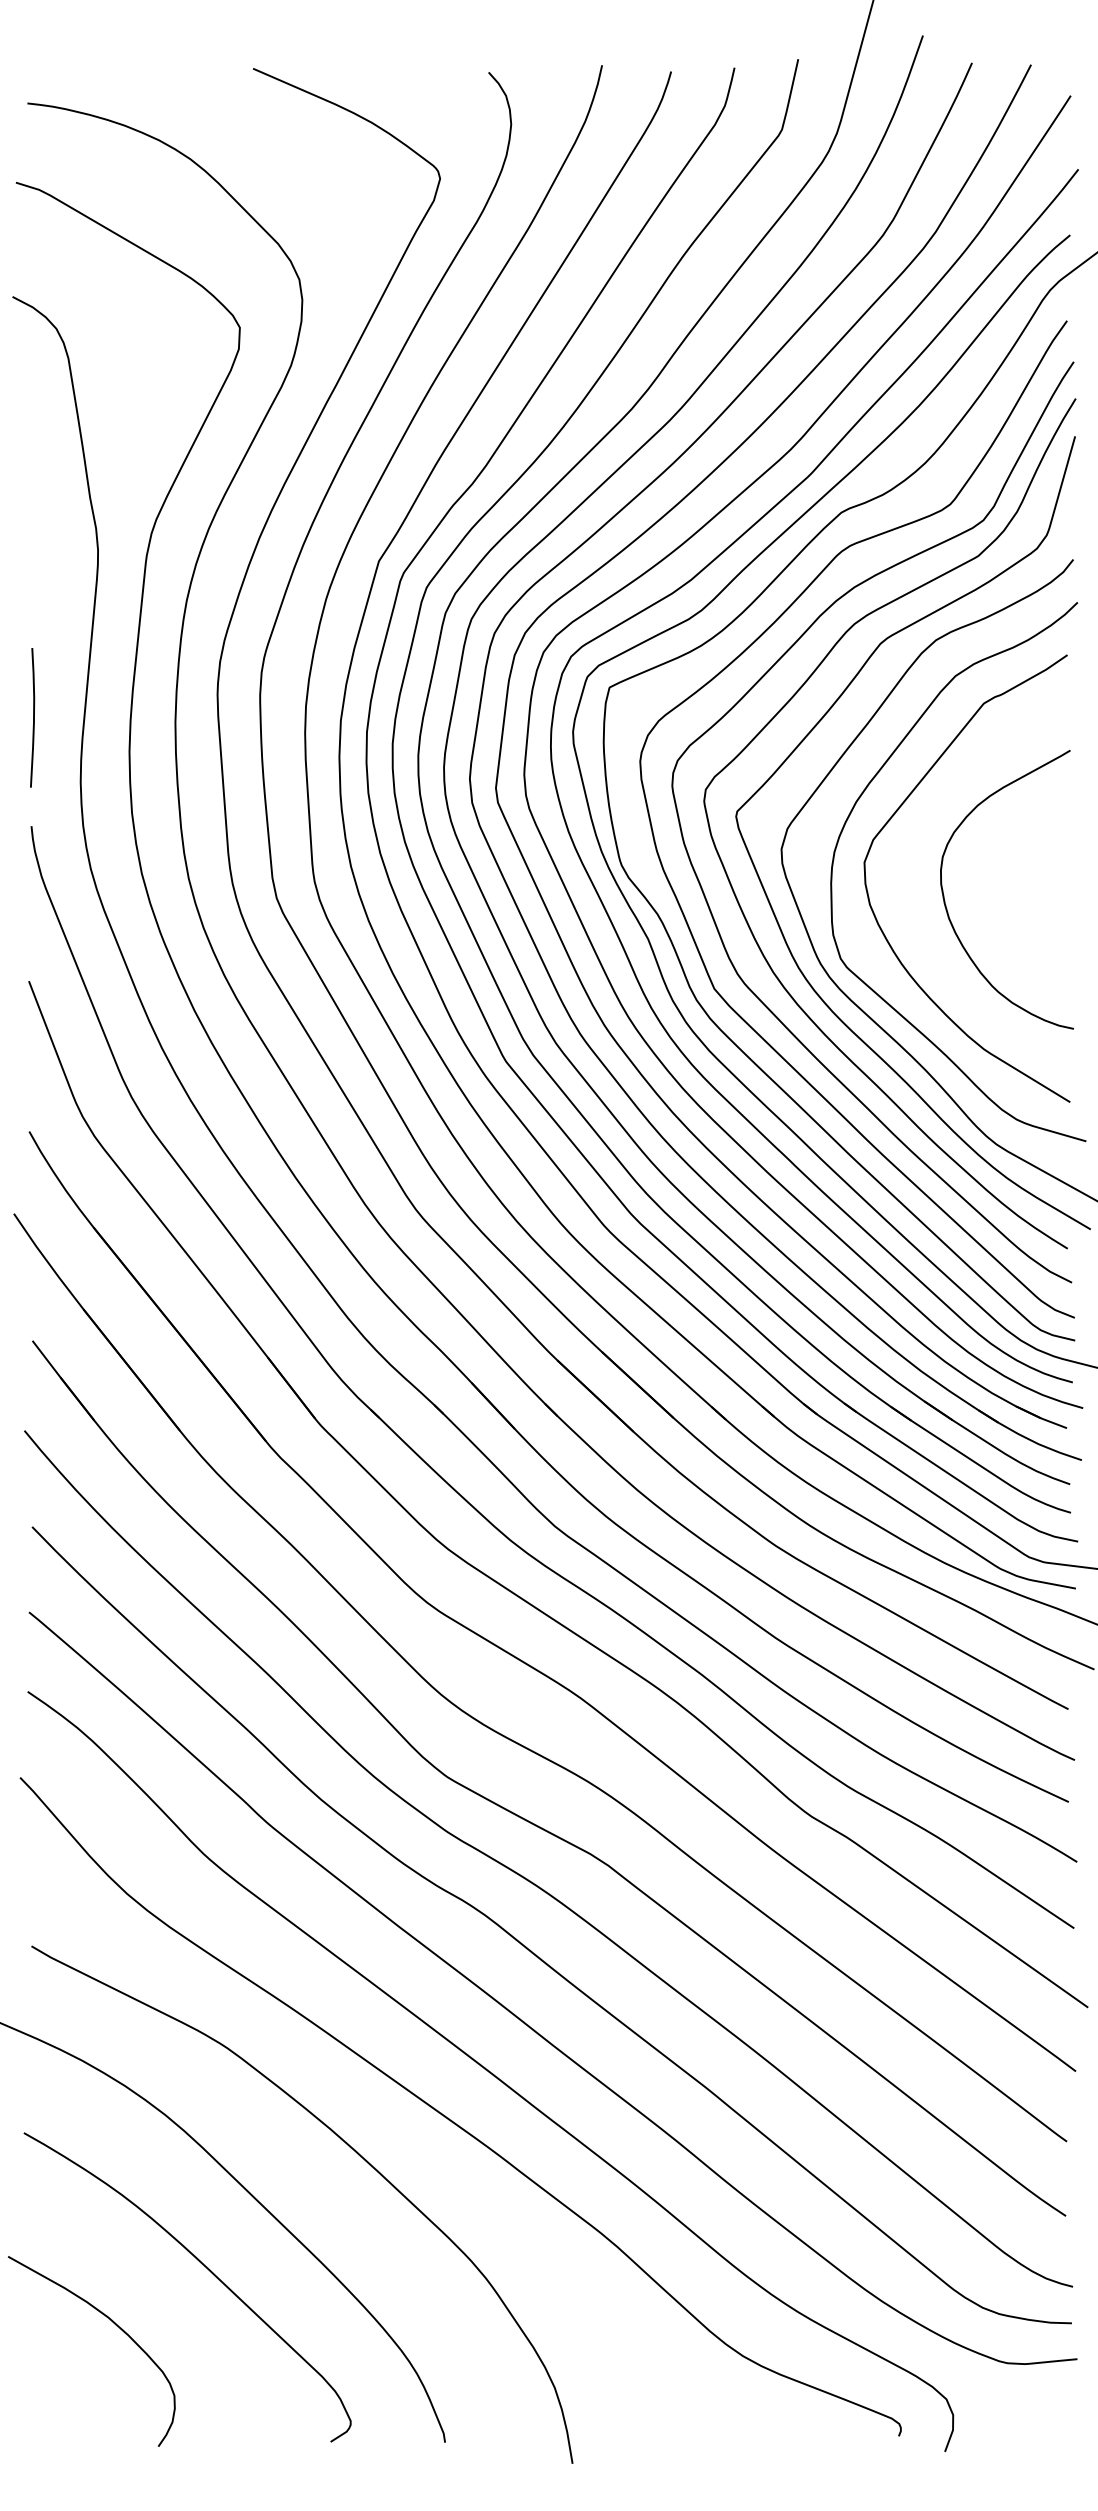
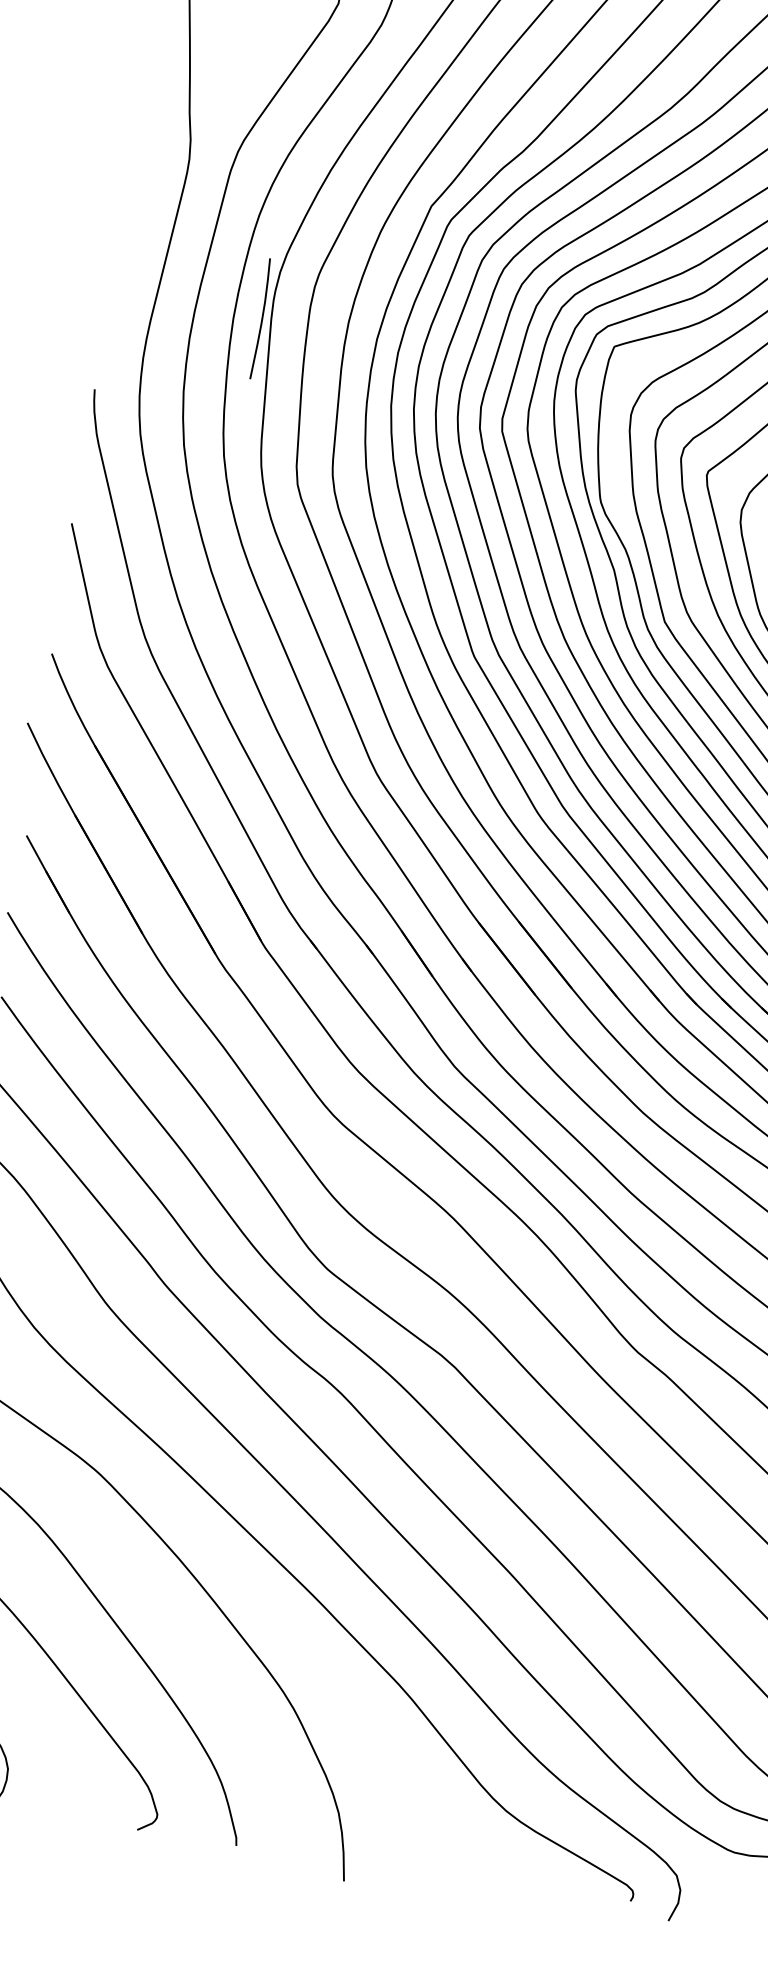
curve: (33, 717) -> (261, 318), moved

